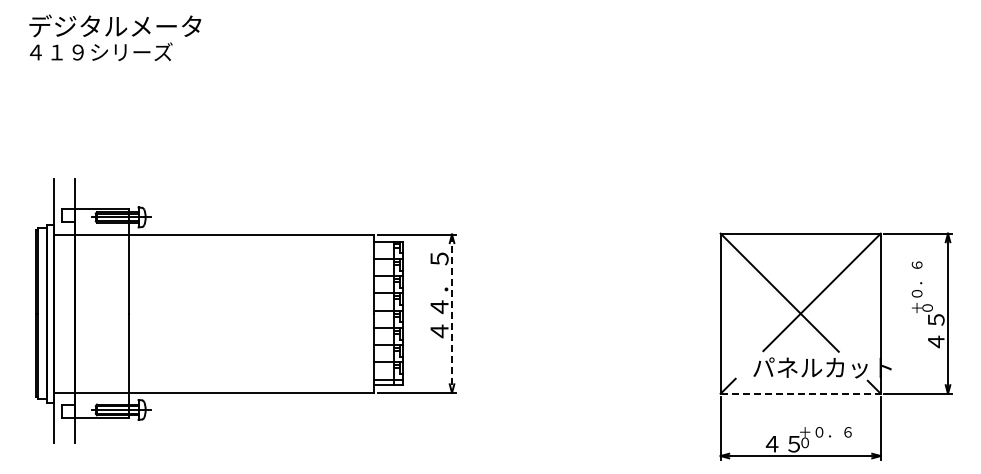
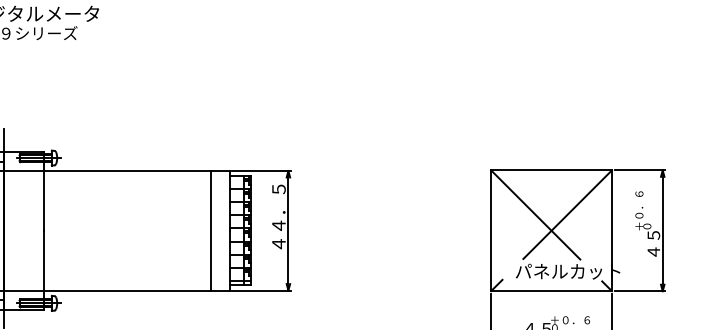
line: (349, 313) -> (211, 230), added
line: (452, 314) -> (288, 231), dashed -> solid
line: (801, 393) -> (552, 290), dashed -> solid

